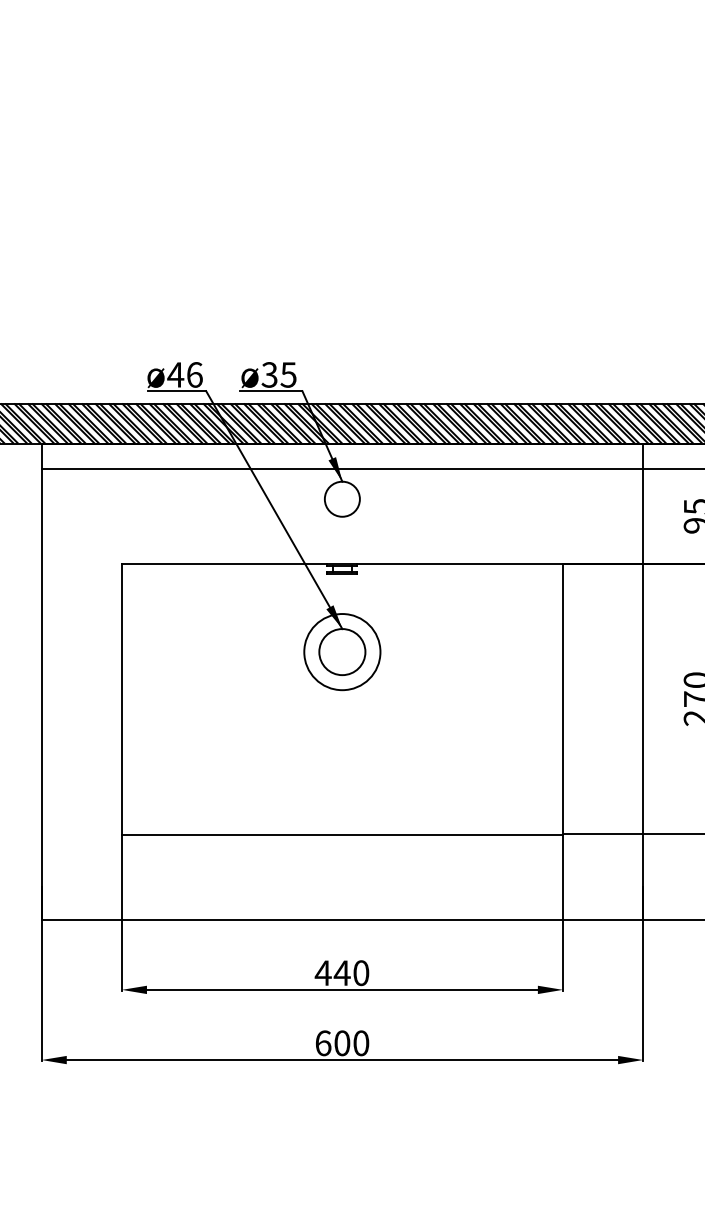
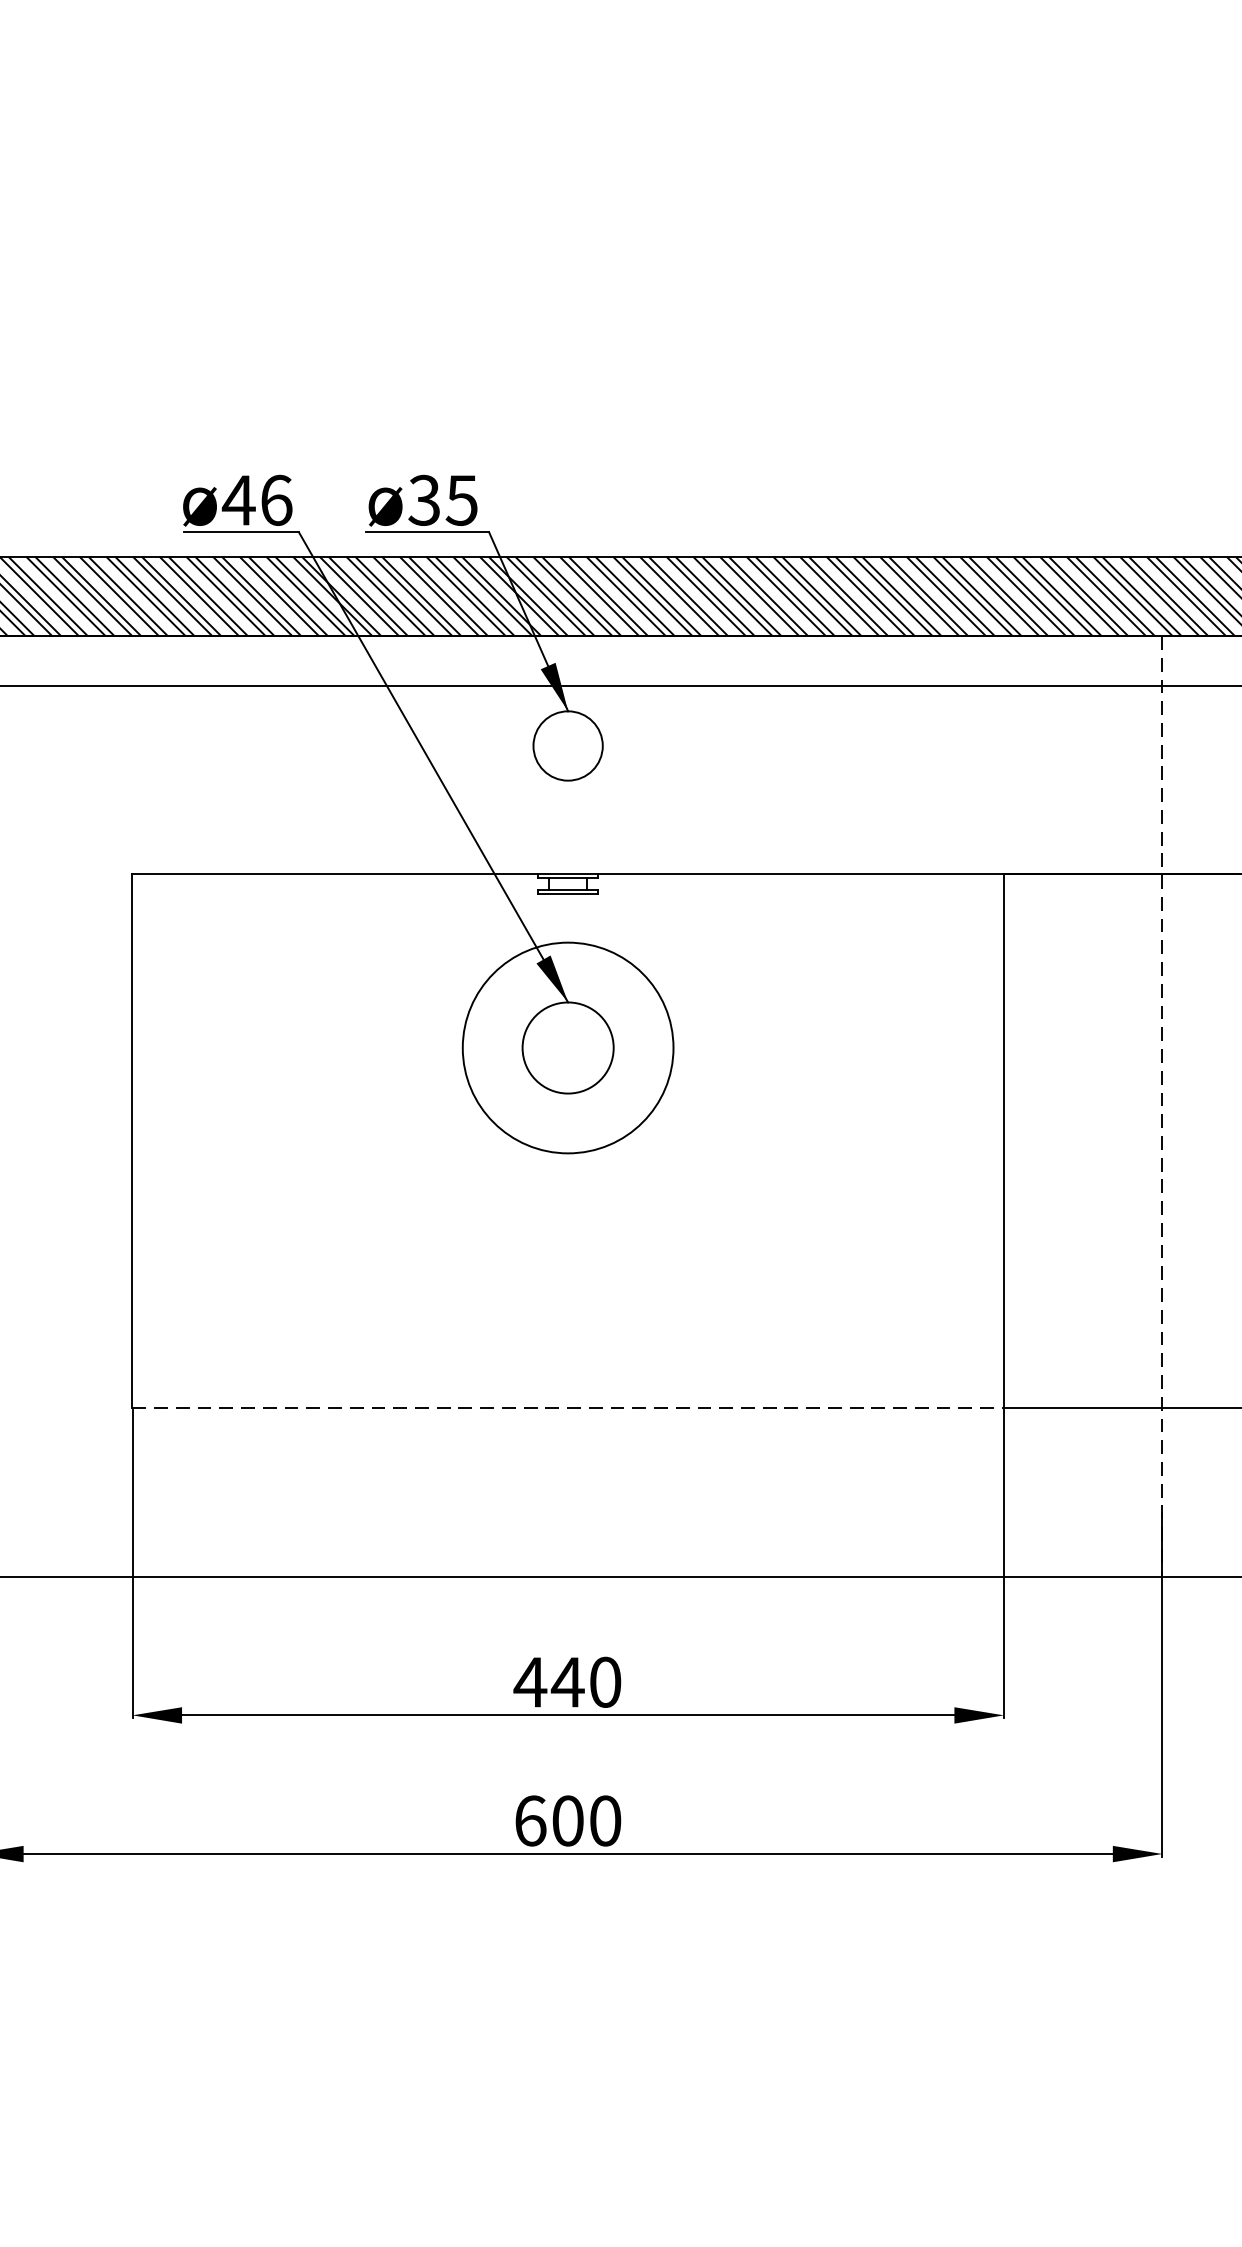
circle: (342, 652) -> (568, 1048), size x1.4
line: (643, 682) -> (1163, 1108), solid -> dashed
line: (342, 834) -> (568, 1408), solid -> dashed

